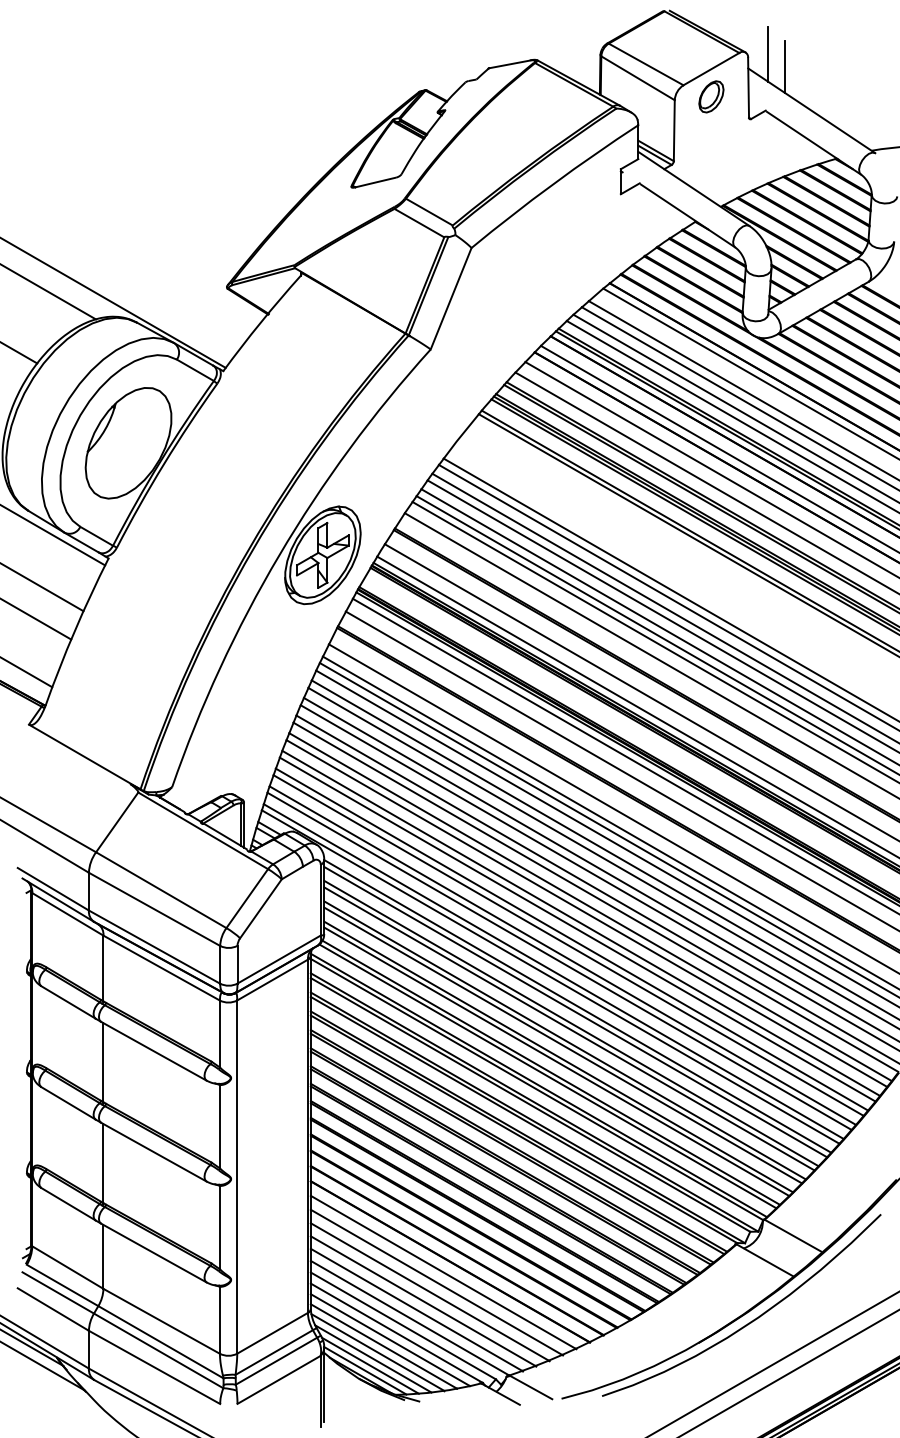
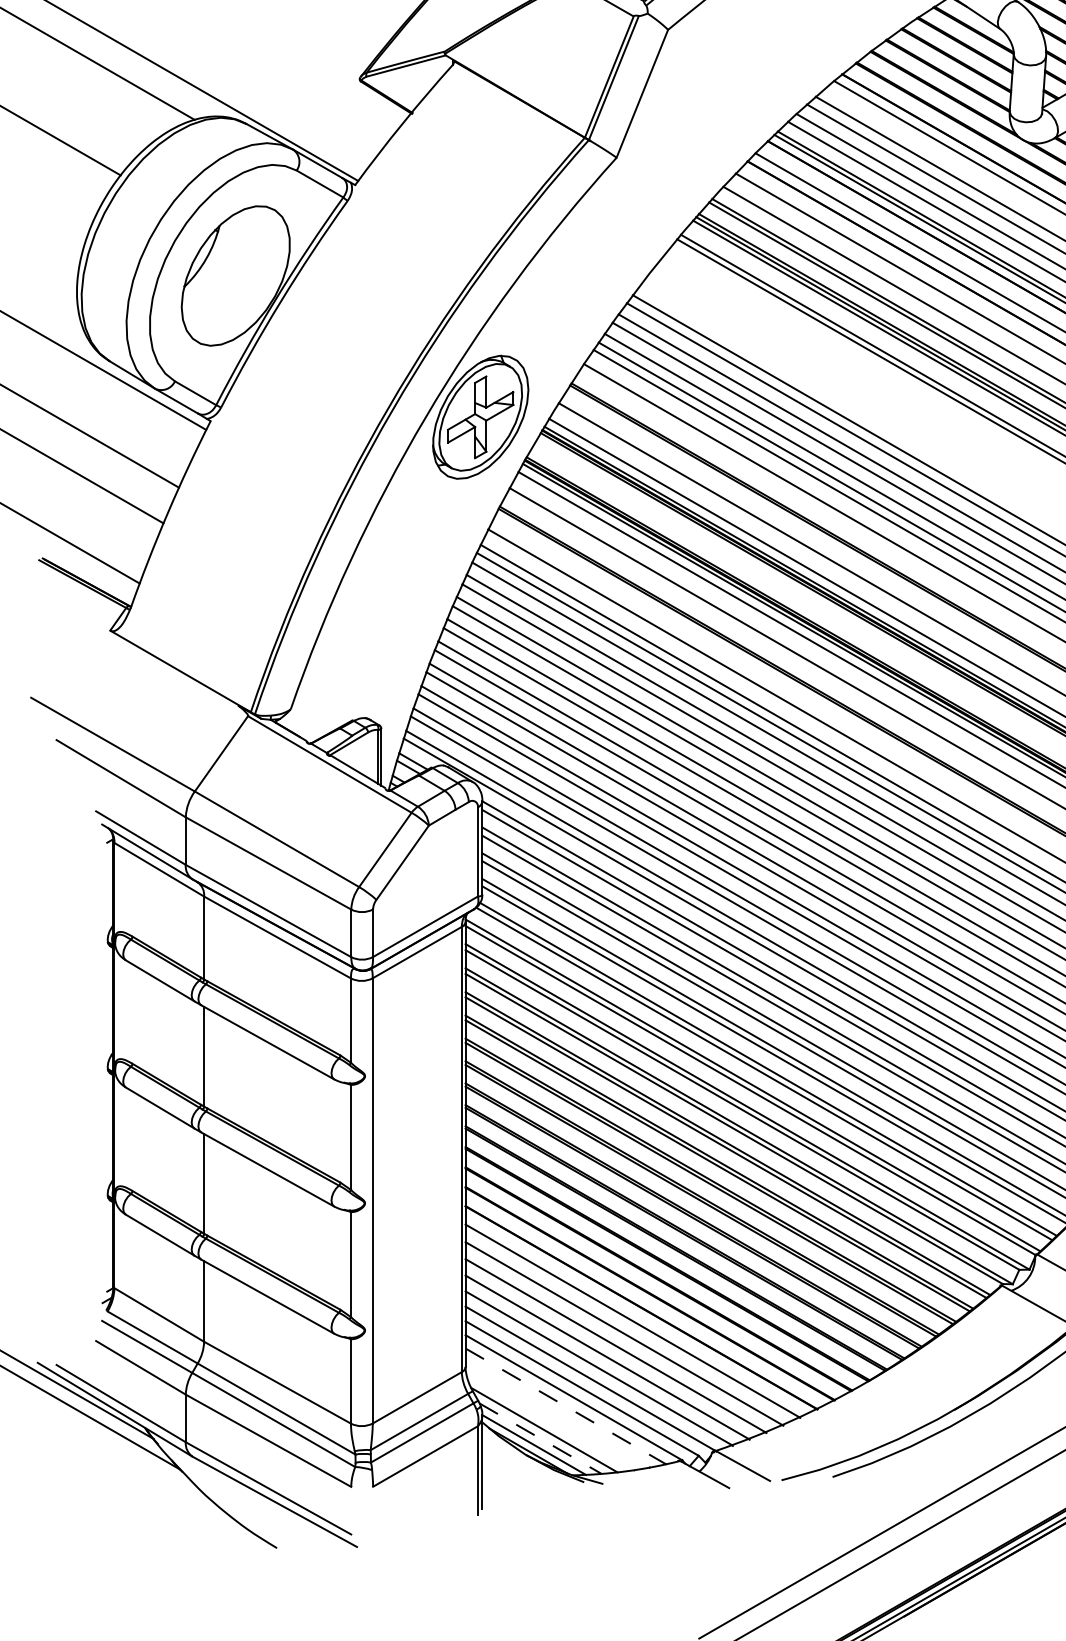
line: (390, 1340) -> (565, 1406), solid -> dashed
line: (383, 1346) -> (557, 1414), removed
line: (377, 1352) -> (549, 1421), removed
line: (370, 1365) -> (540, 1438), solid -> dashed

